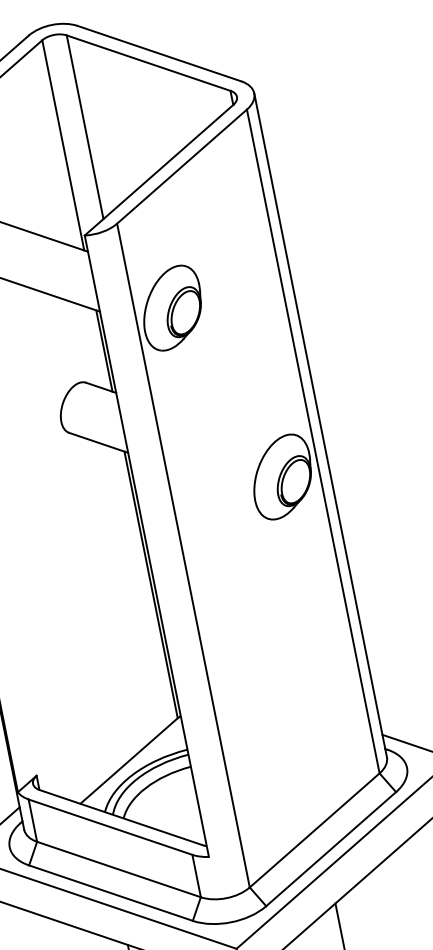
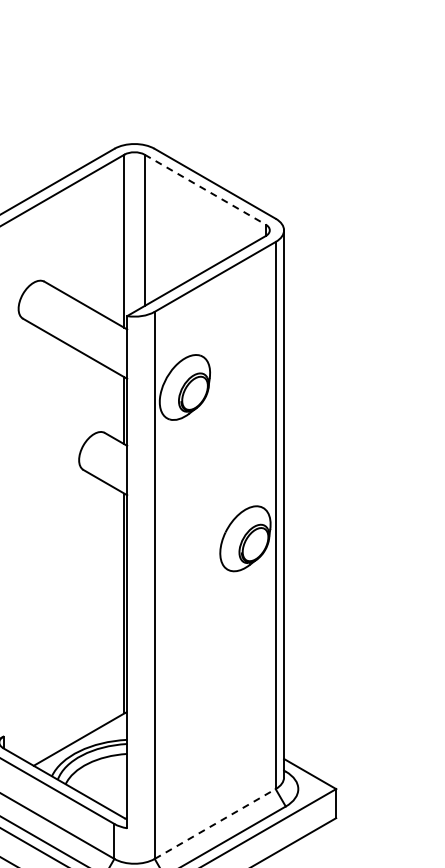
line: (149, 62) -> (205, 189), solid -> dashed
line: (315, 830) -> (215, 824), solid -> dashed

